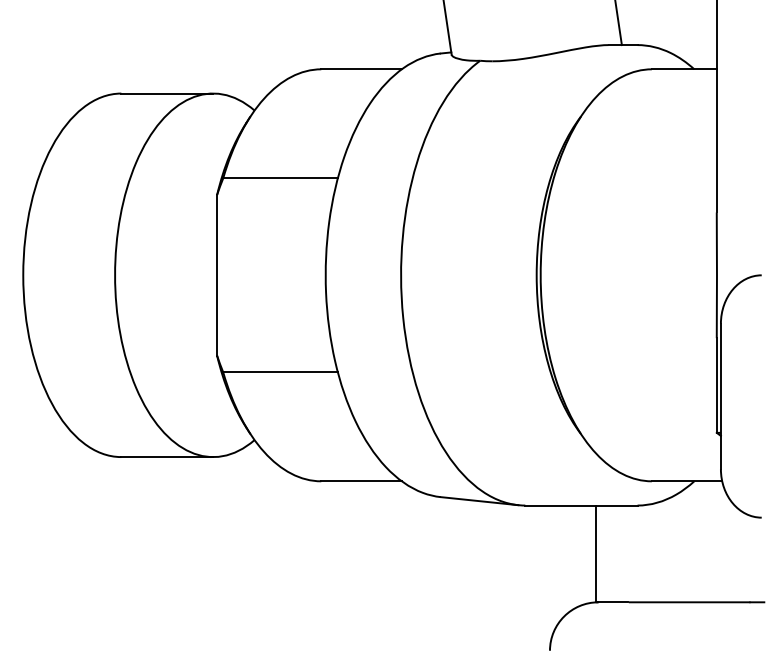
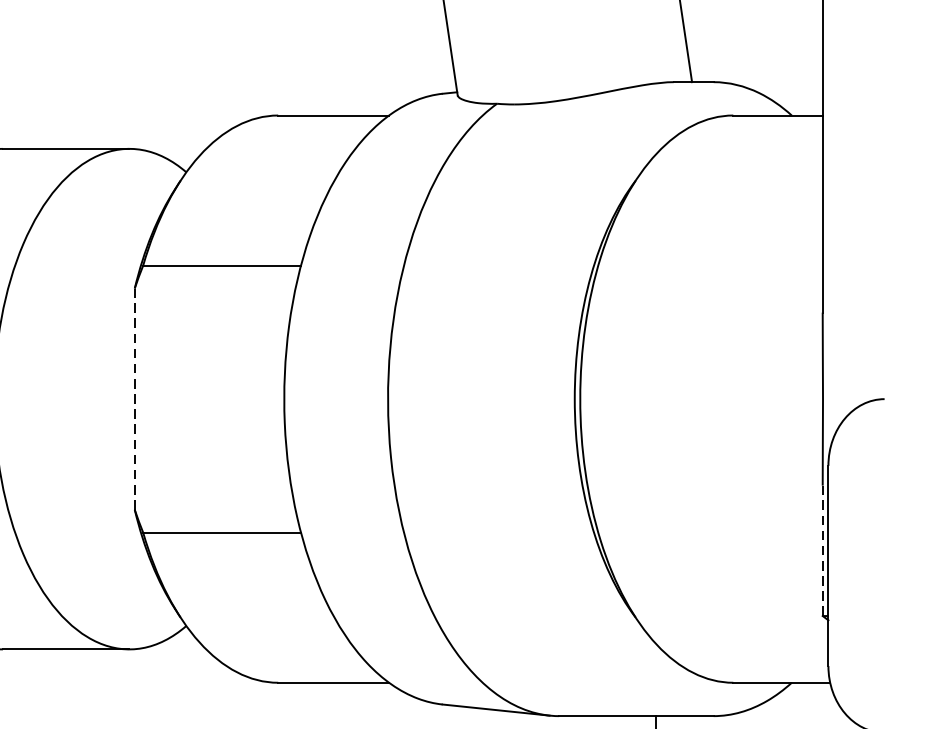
line: (217, 274) -> (135, 398), solid -> dashed
line: (716, 385) -> (822, 550), solid -> dashed

